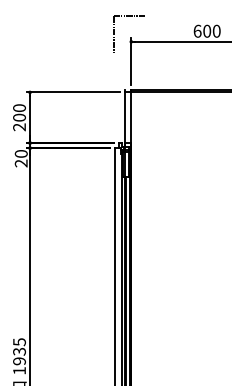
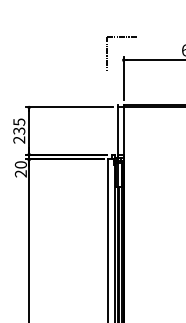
text: (19, 112) -> (19, 126), 200 -> 235

